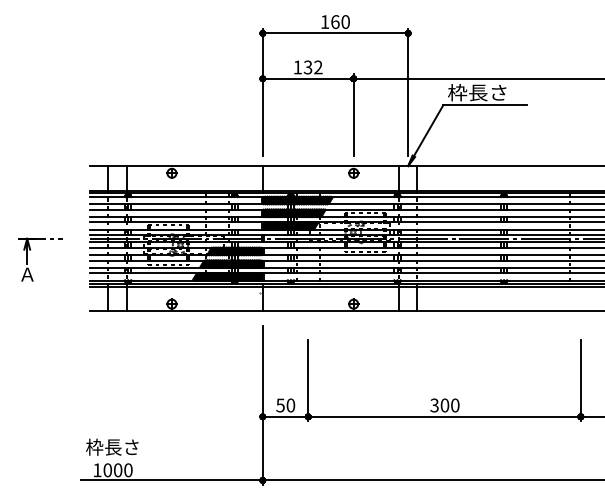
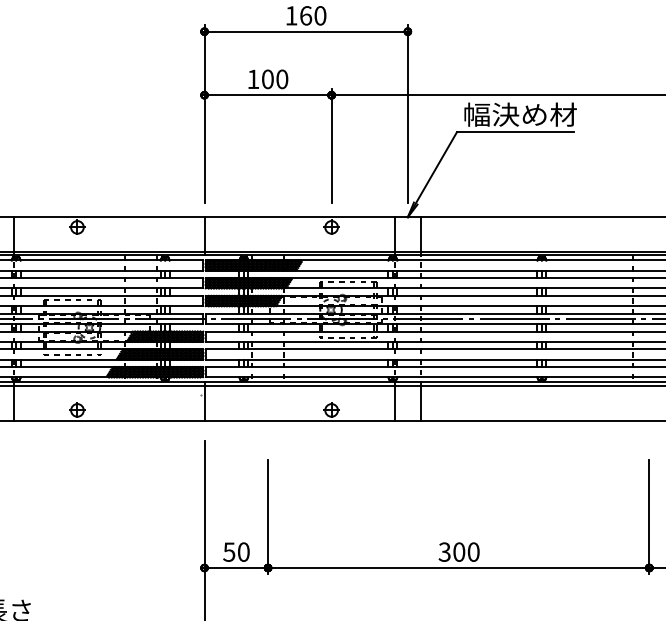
text: (312, 67) -> (274, 79), 132 -> 100
text: (488, 92) -> (520, 114), 枠長さ -> 幅決め材

